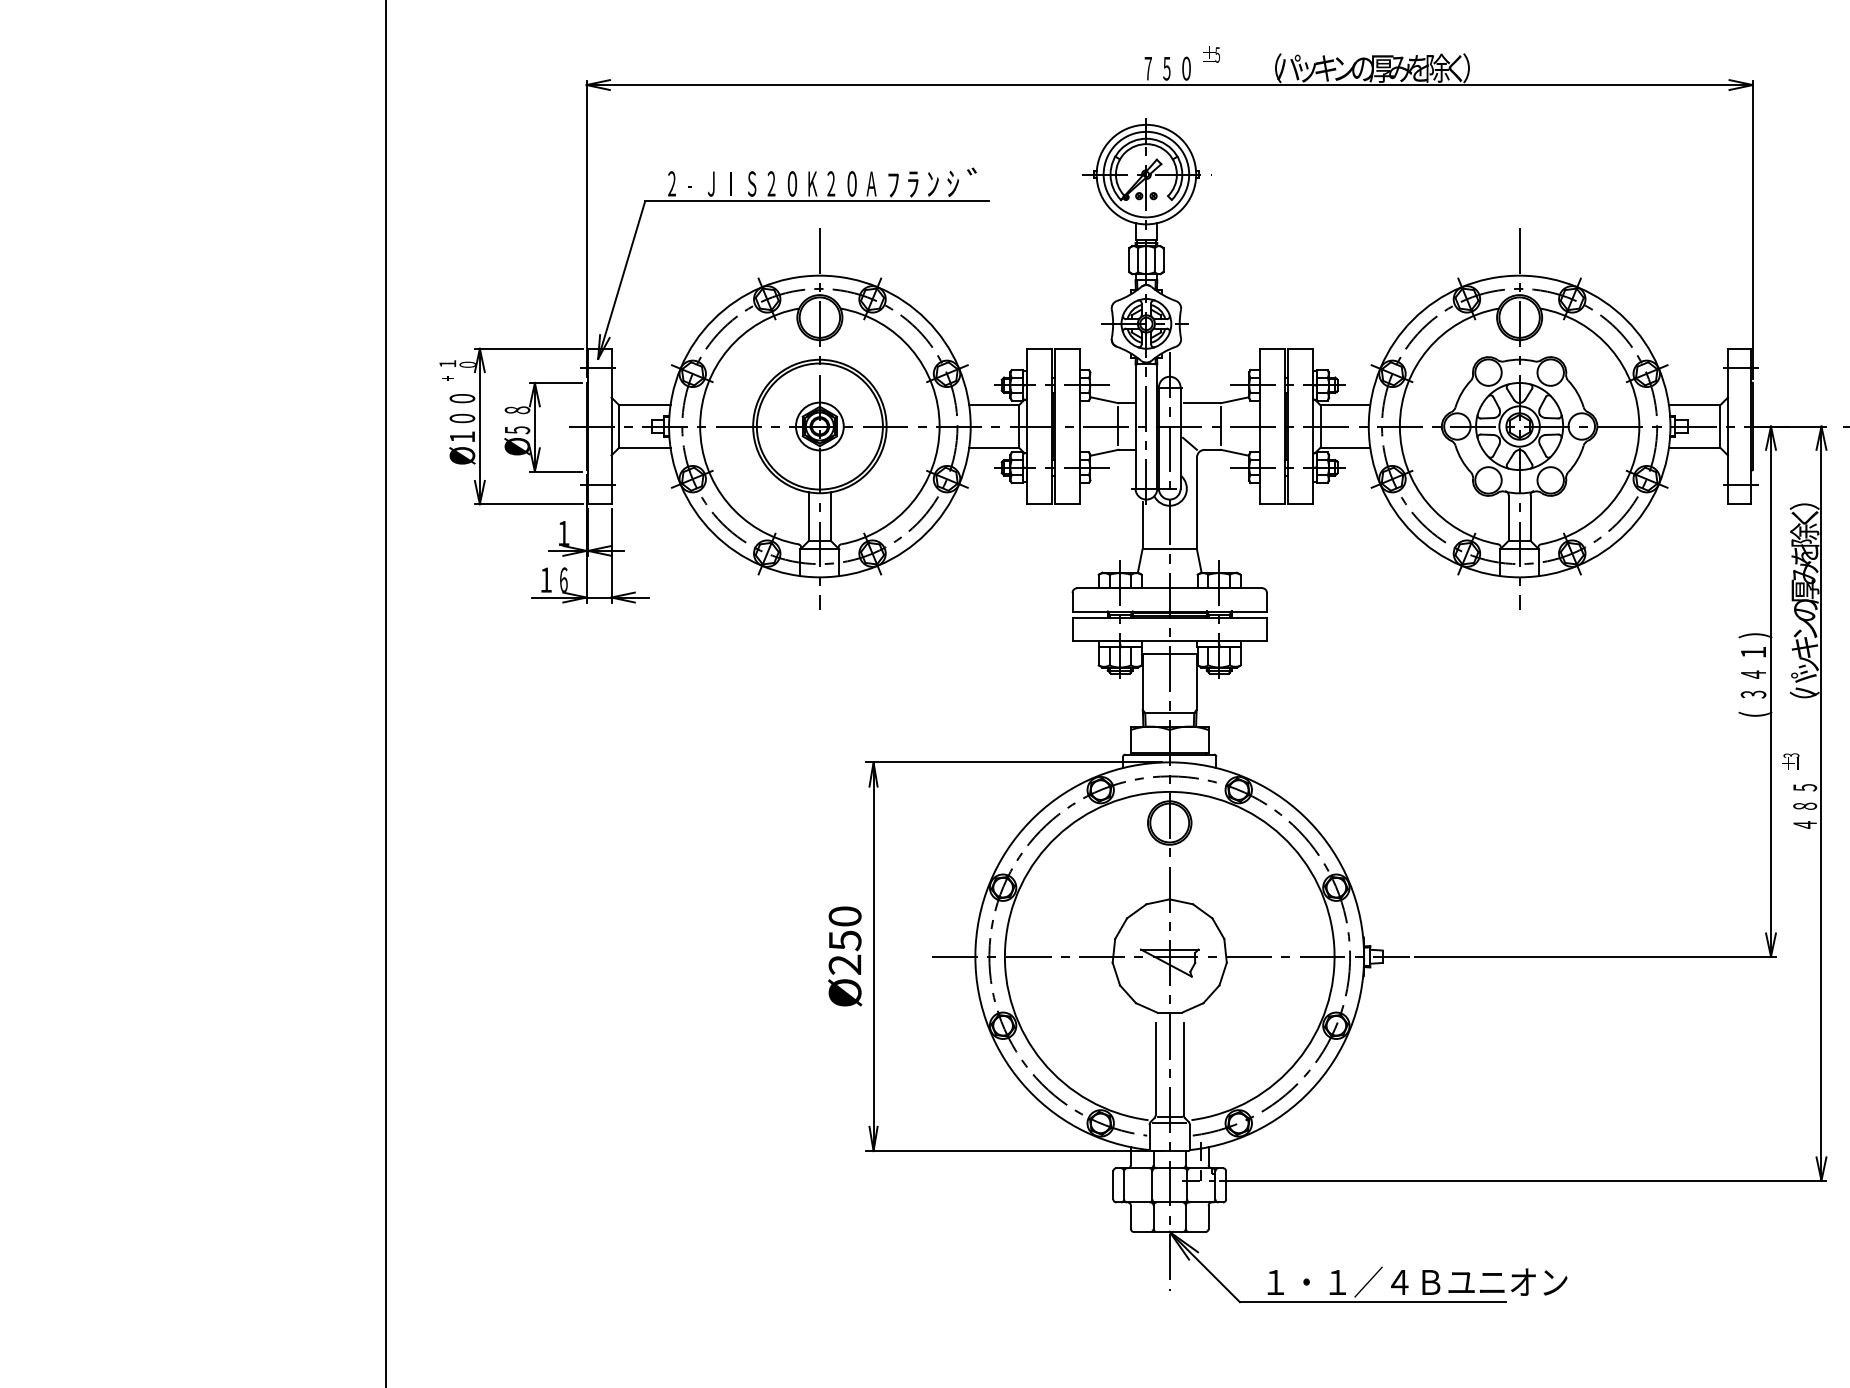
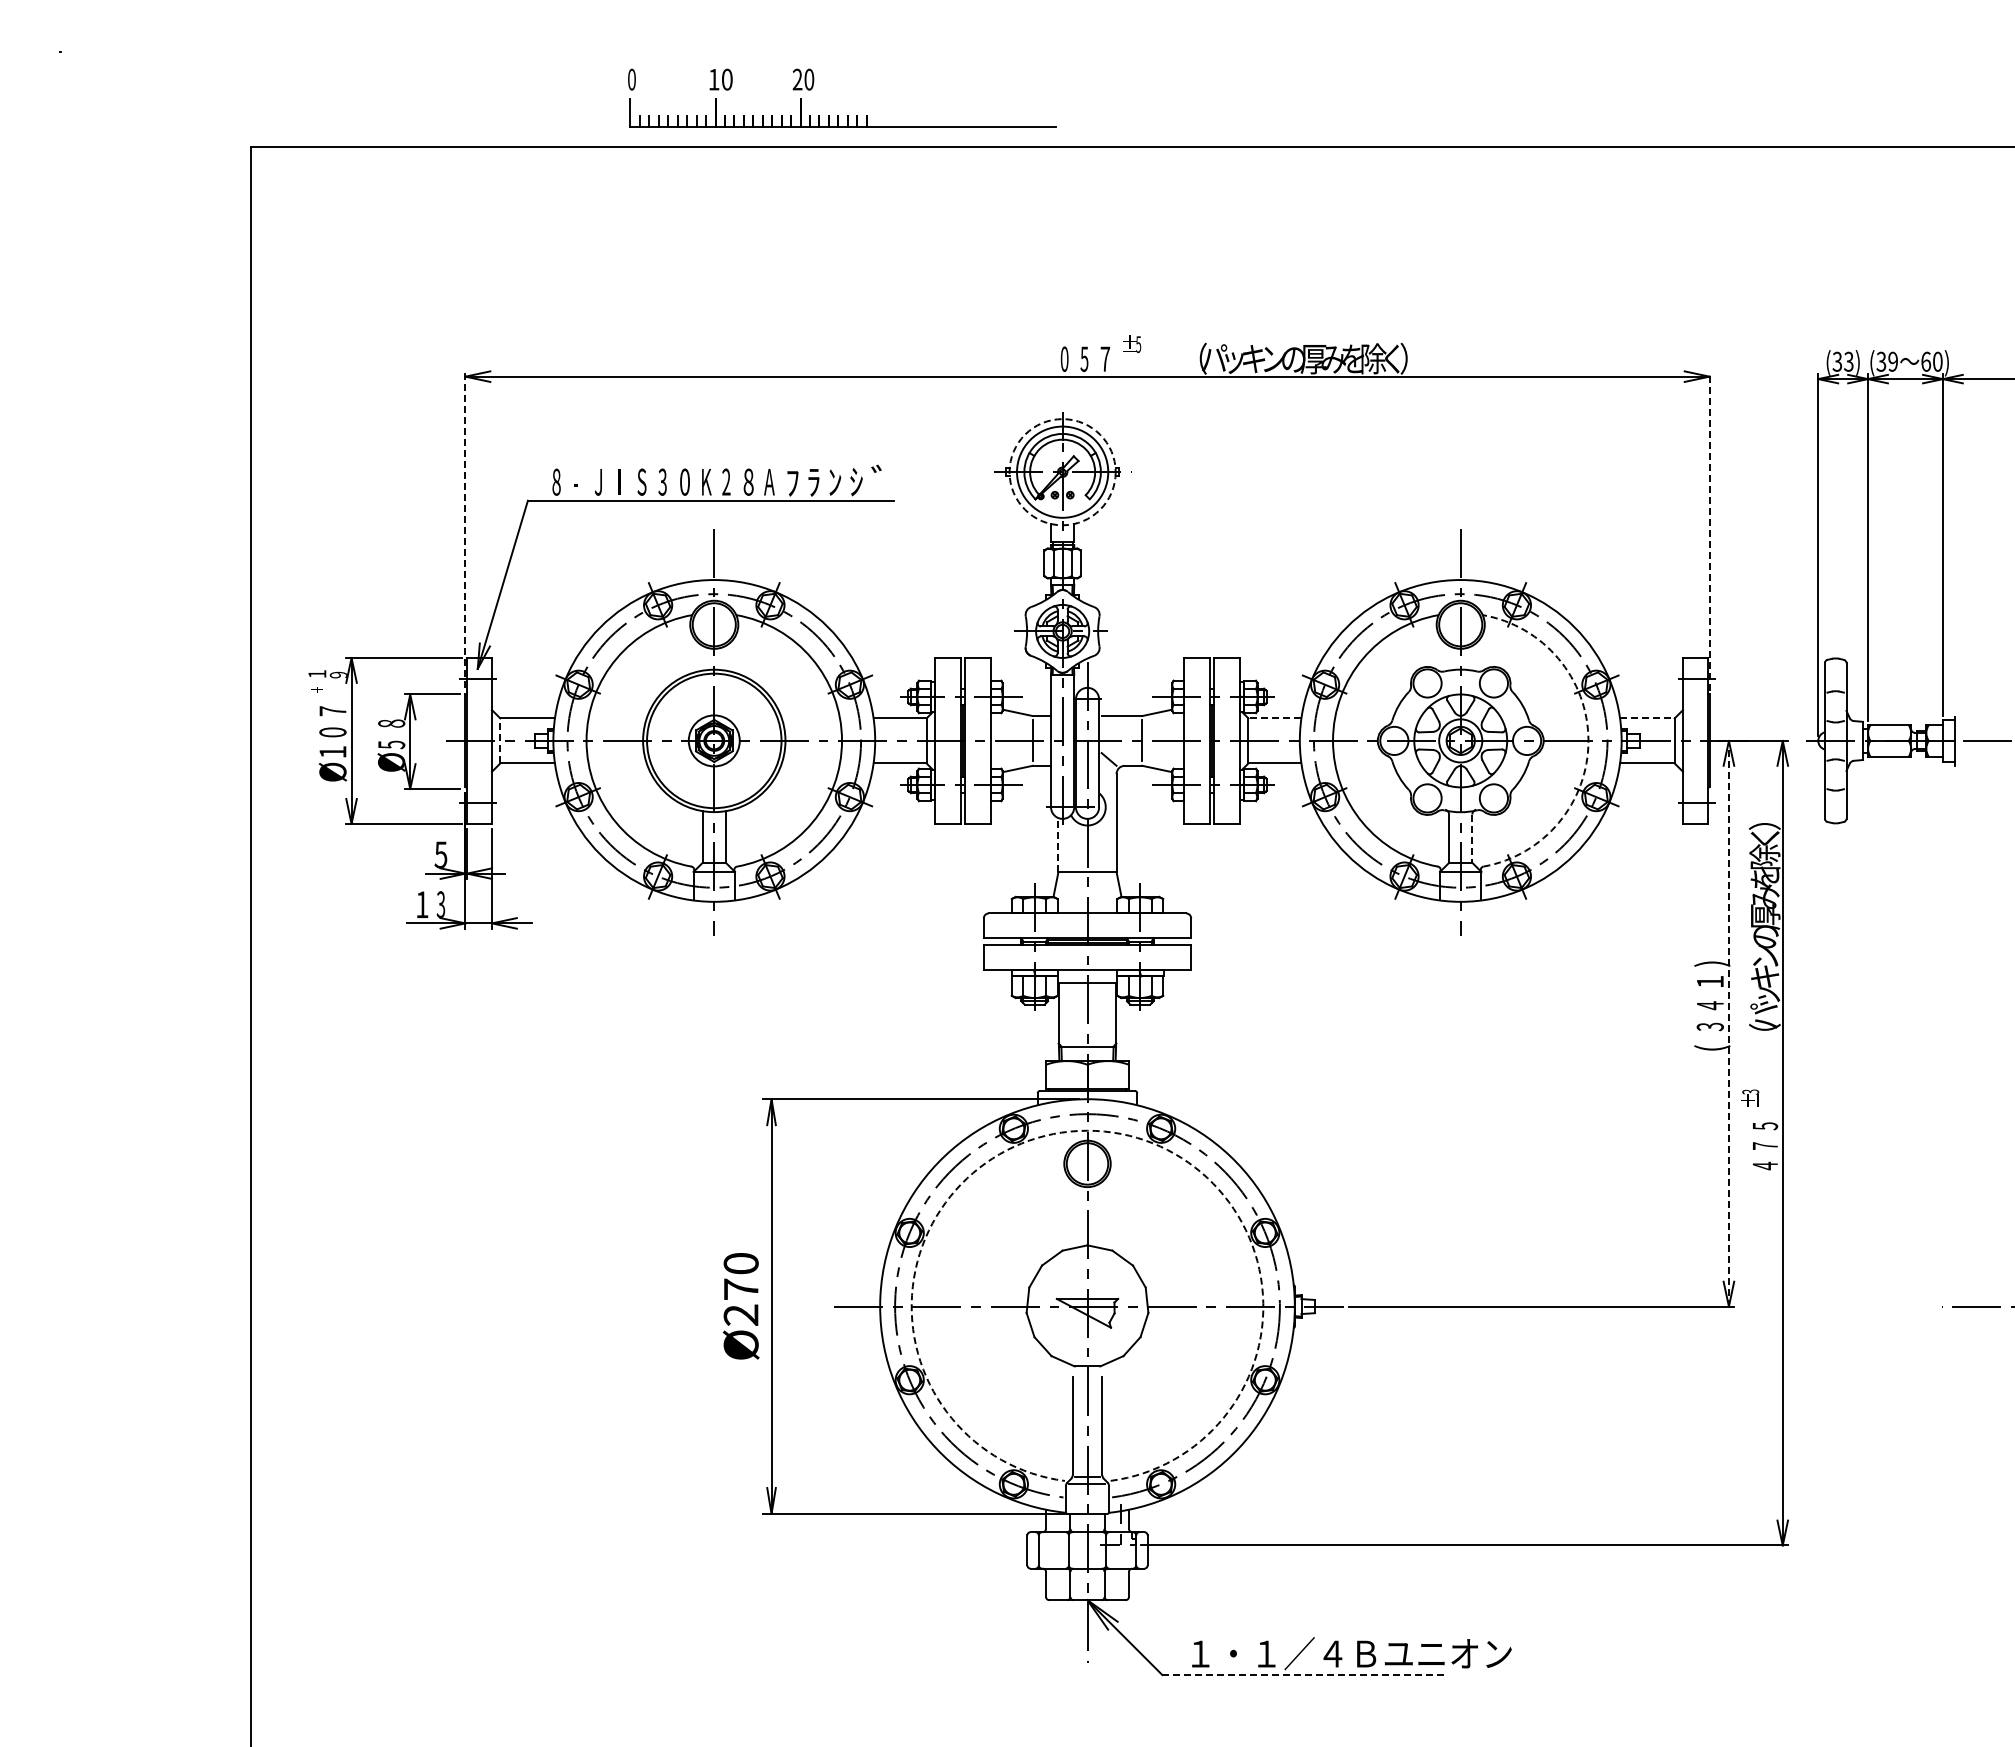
text: (1148, 68) -> (1064, 358), 7 -> 0
text: (1186, 68) -> (1105, 359), 0 -> 7
circle: (1146, 174) -> (1062, 472), solid -> dashed
text: (671, 183) -> (556, 481), 2 -> 8
text: (771, 184) -> (662, 482), 2 -> 3
text: (851, 184) -> (748, 482), 0 -> 8
line: (586, 229) -> (465, 530), solid -> dashed
line: (1752, 230) -> (1709, 531), solid -> dashed
text: (467, 364) -> (338, 674), 0 -> 9
text: (461, 398) -> (332, 711), 0 -> 7
line: (1345, 405) -> (1274, 718), solid -> dashed
line: (1694, 405) -> (1647, 718), solid -> dashed
line: (619, 426) -> (500, 740), solid -> dashed
arc: (1639, 426) -> (1588, 740), solid -> dashed
line: (1530, 518) -> (1472, 839), solid -> dashed
line: (1142, 525) -> (1058, 846), solid -> dashed
text: (563, 532) -> (440, 854), 1 -> 5
text: (563, 579) -> (440, 904), 6 -> 3
line: (1770, 691) -> (1728, 1023), solid -> dashed
arc: (1169, 791) -> (1087, 1130), solid -> dashed
text: (1805, 805) -> (1765, 1145), 8 -> 7
text: (845, 940) -> (741, 1289), Ø250 -> Ø270
line: (1374, 1302) -> (1305, 1675), solid -> dashed

